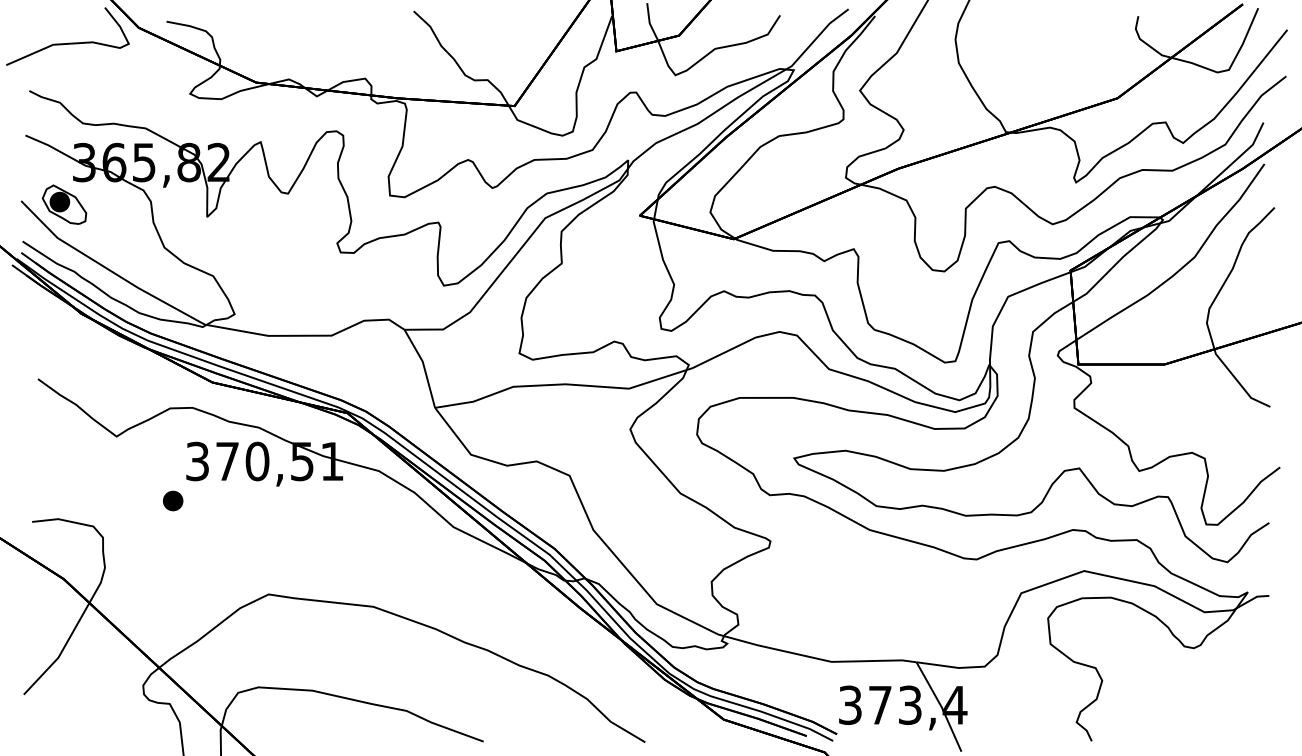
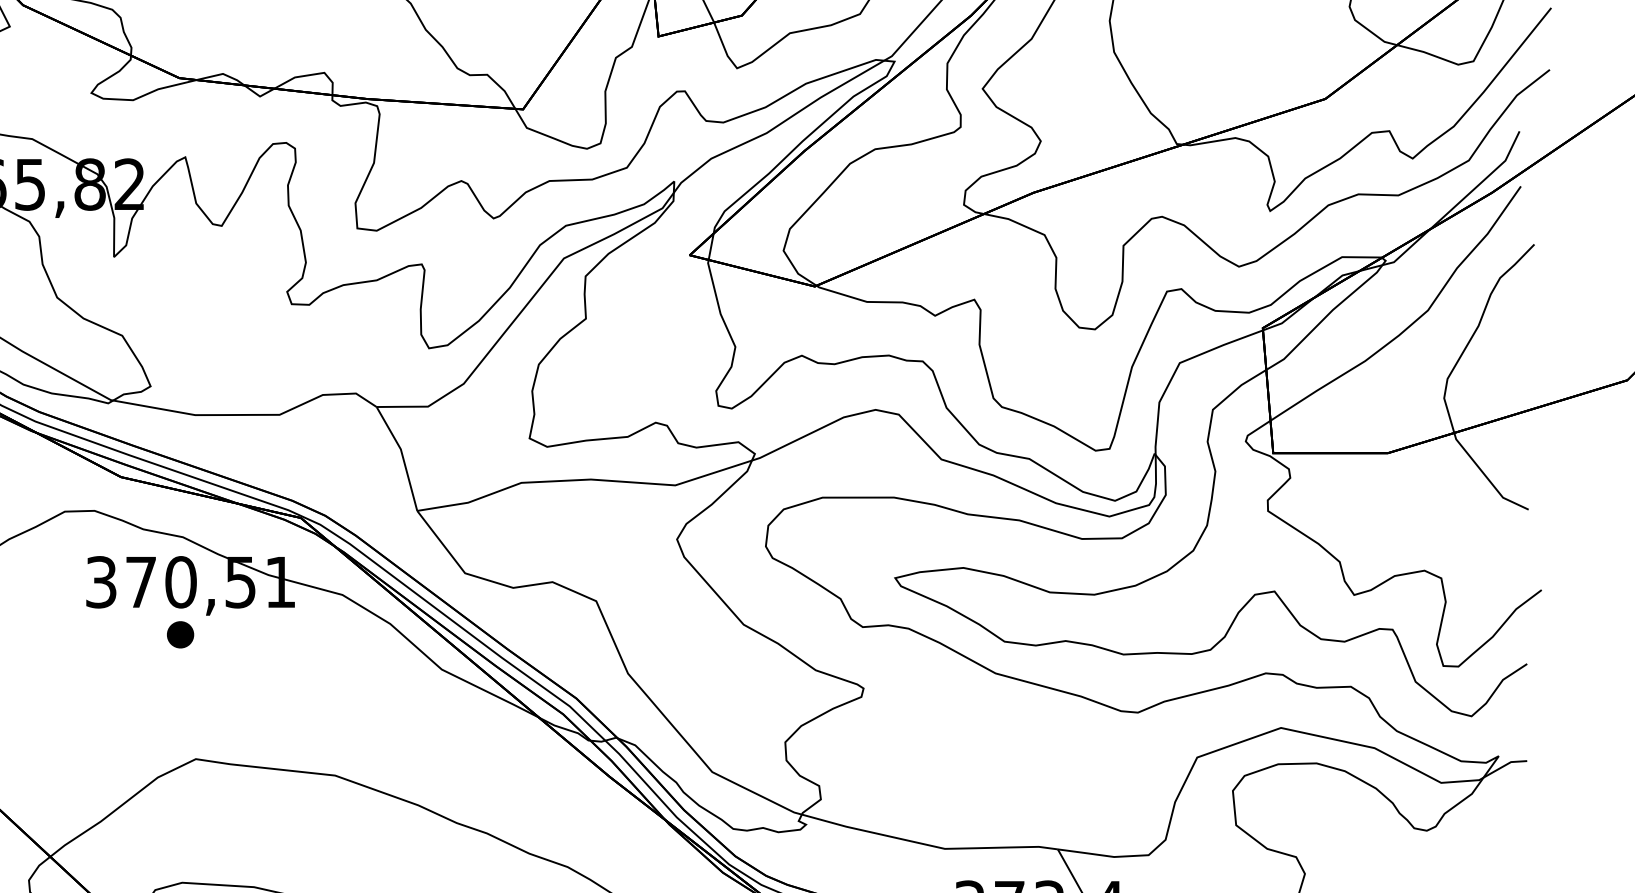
part: (173, 500) -> (181, 634), moved

